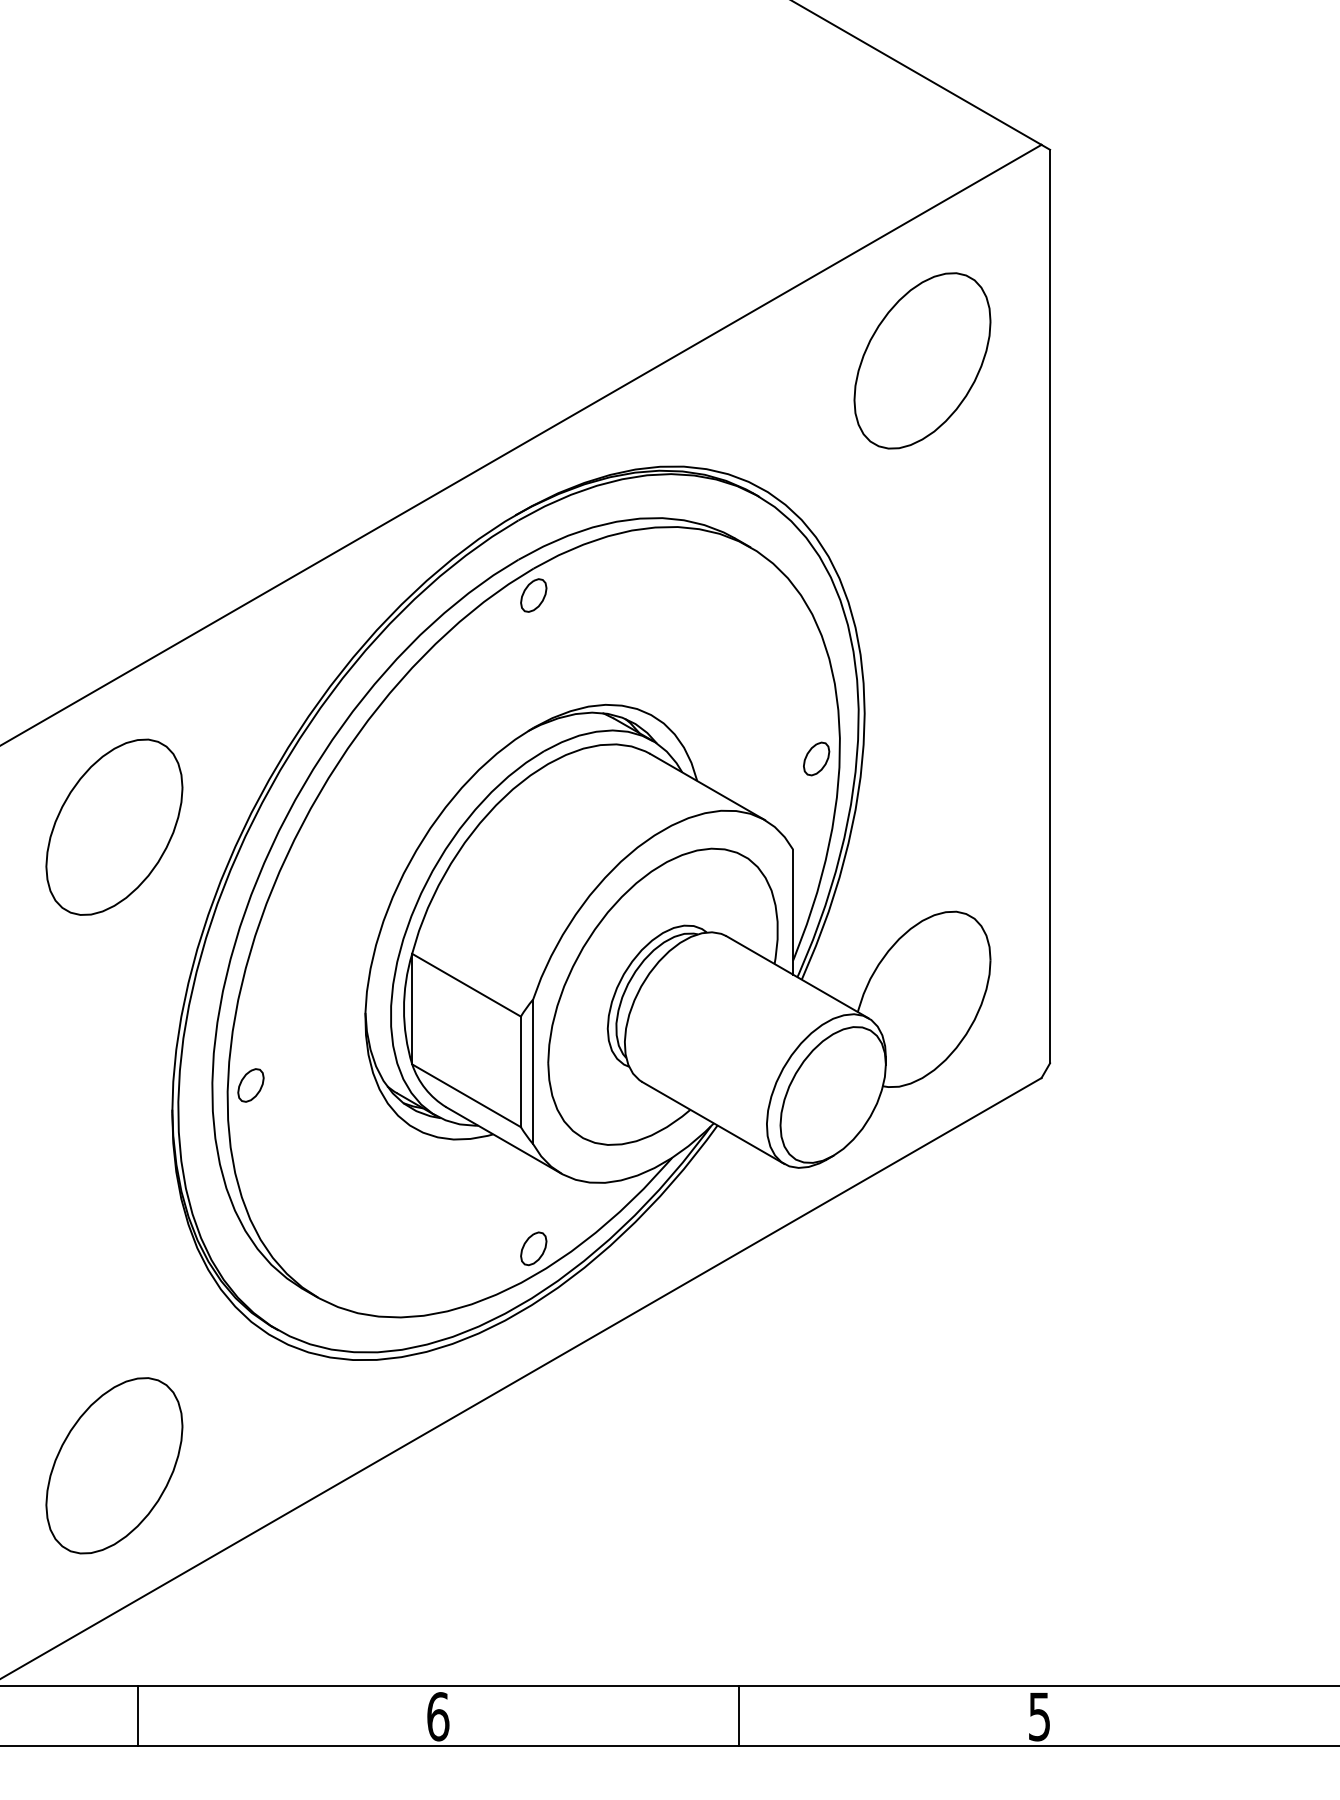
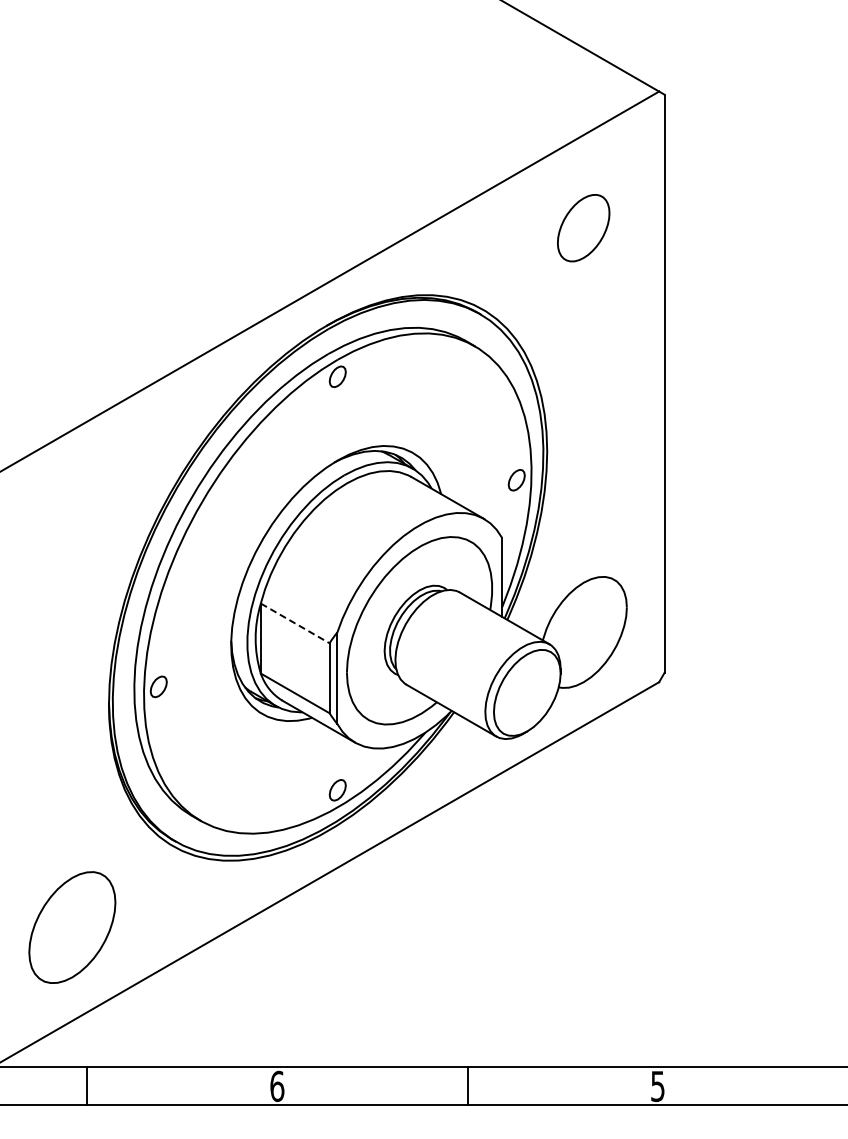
part: (922, 359) -> (583, 227), size x0.6
part: (114, 827) -> (72, 523), removed
line: (466, 985) -> (295, 623), solid -> dashed

